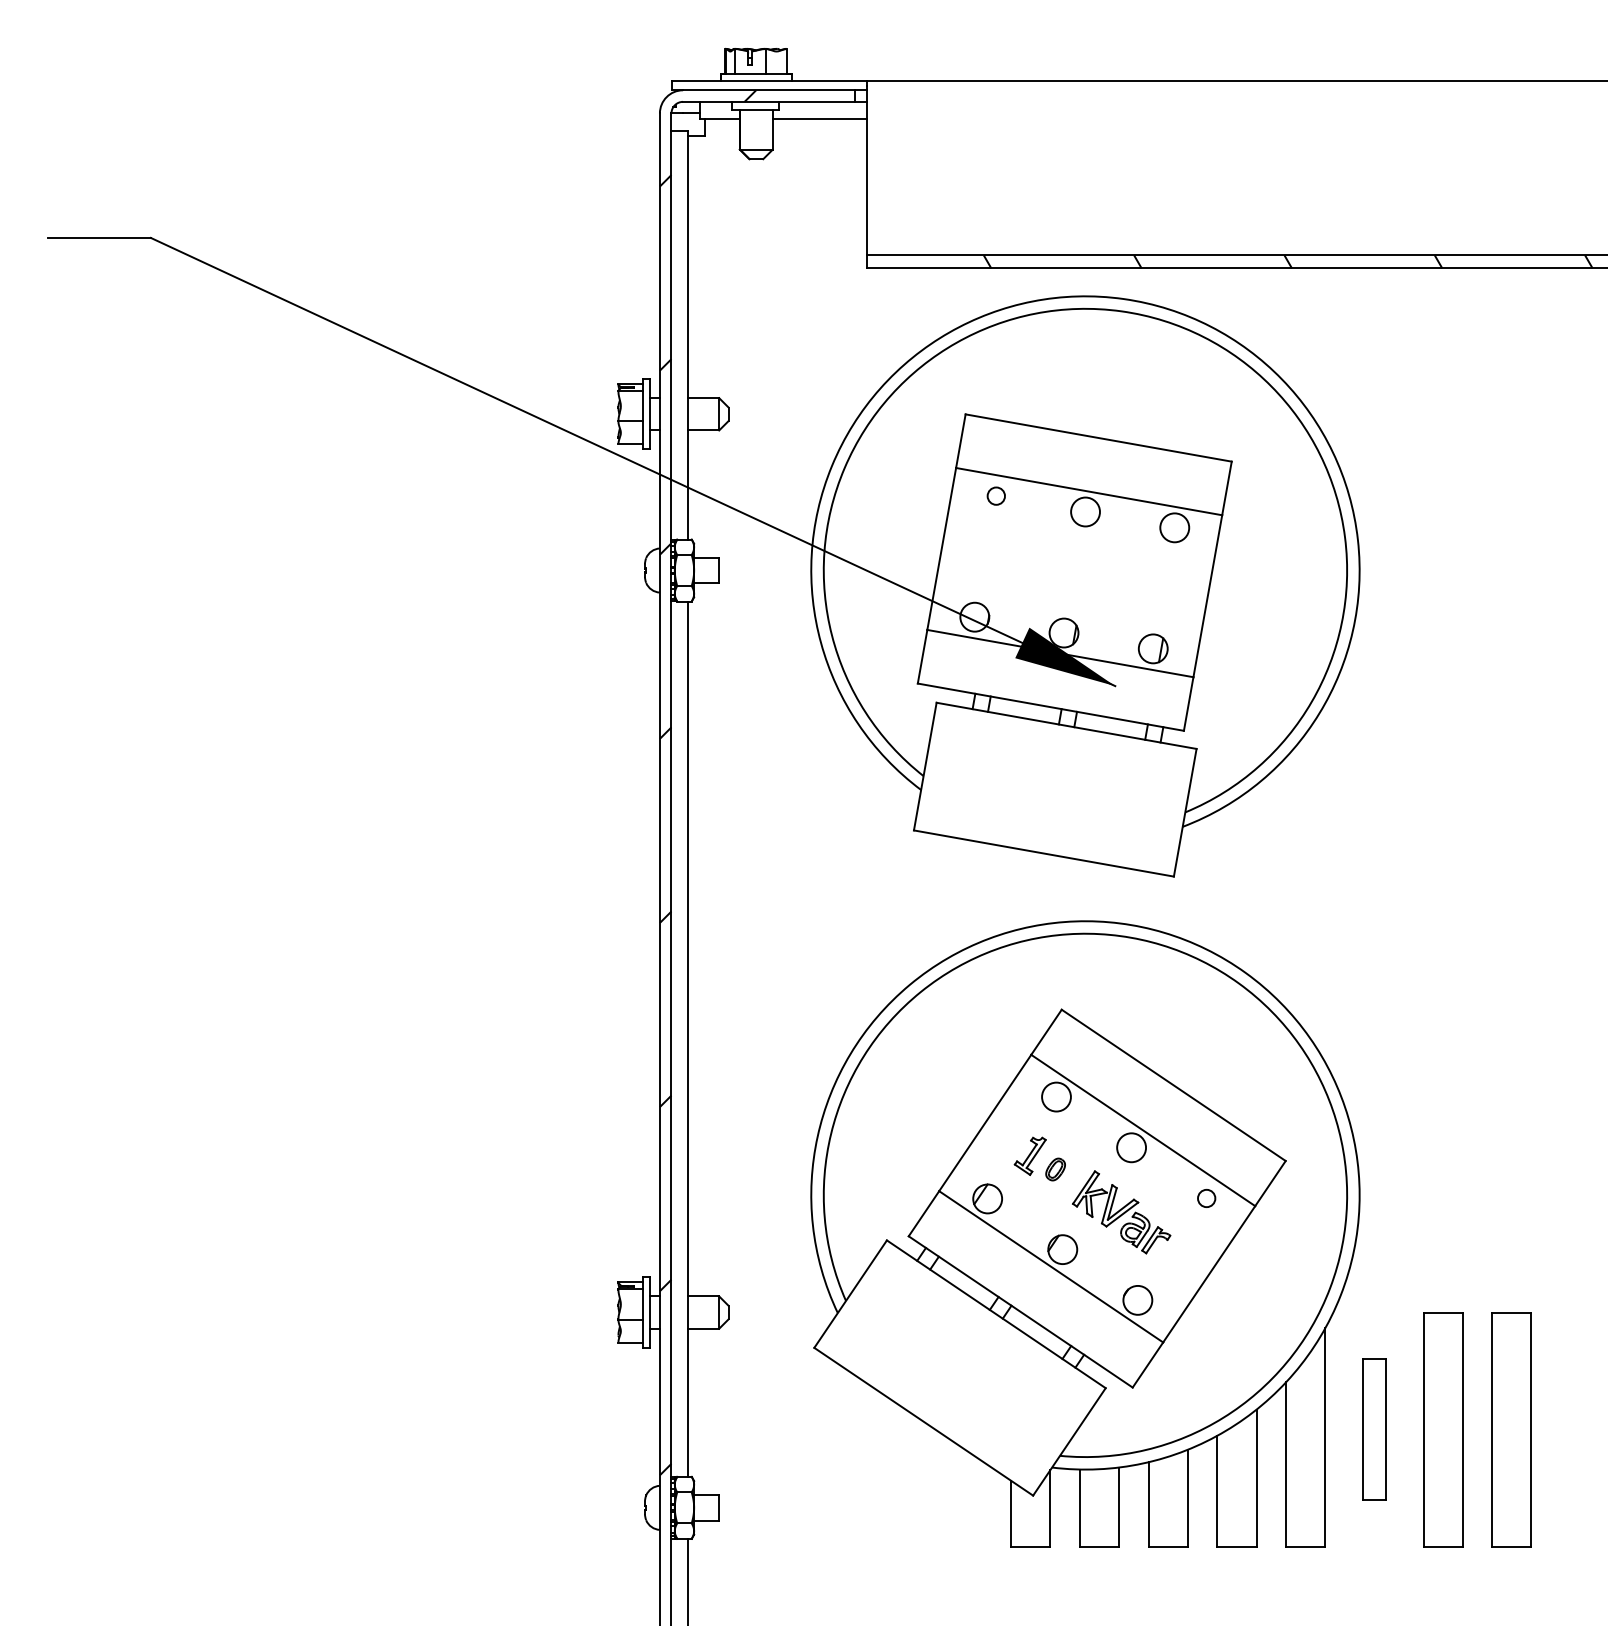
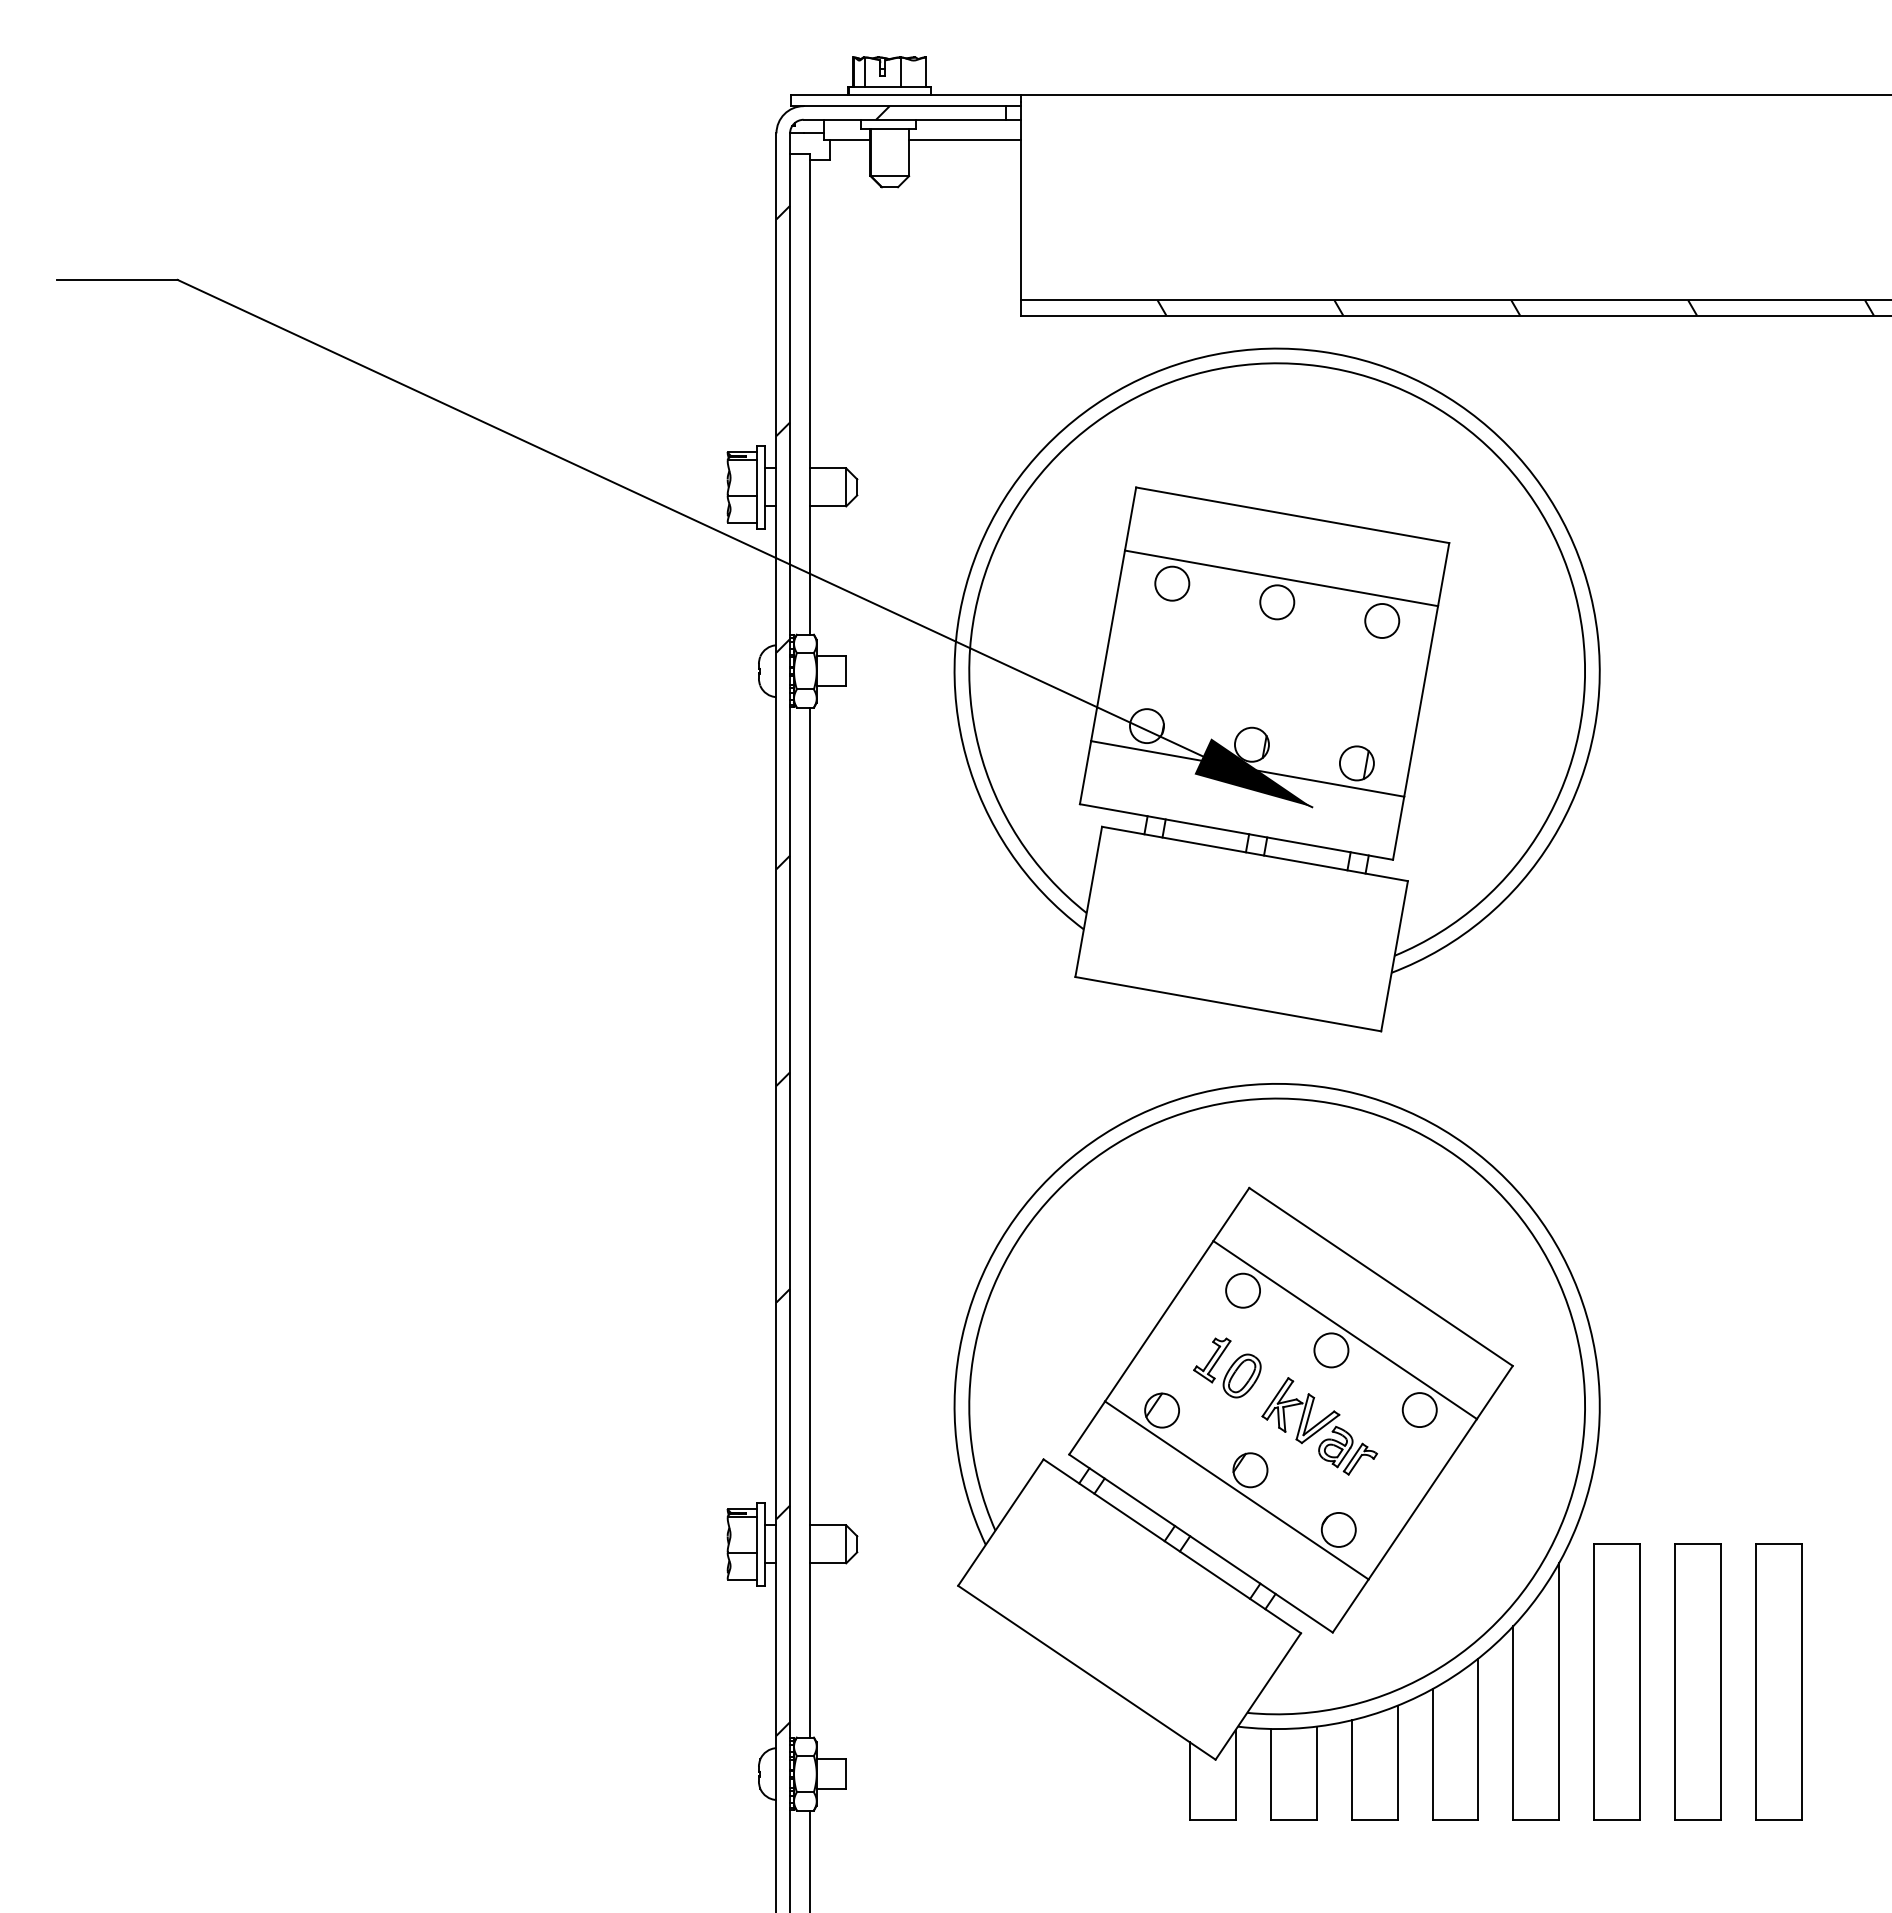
circle: (996, 495) -> (1172, 583), size x1.67
part: (1055, 1169) -> (1241, 1375), size x1.67
circle: (1206, 1198) -> (1419, 1410), size x1.67
part: (1373, 1429) -> (1616, 1681), size x1.67

